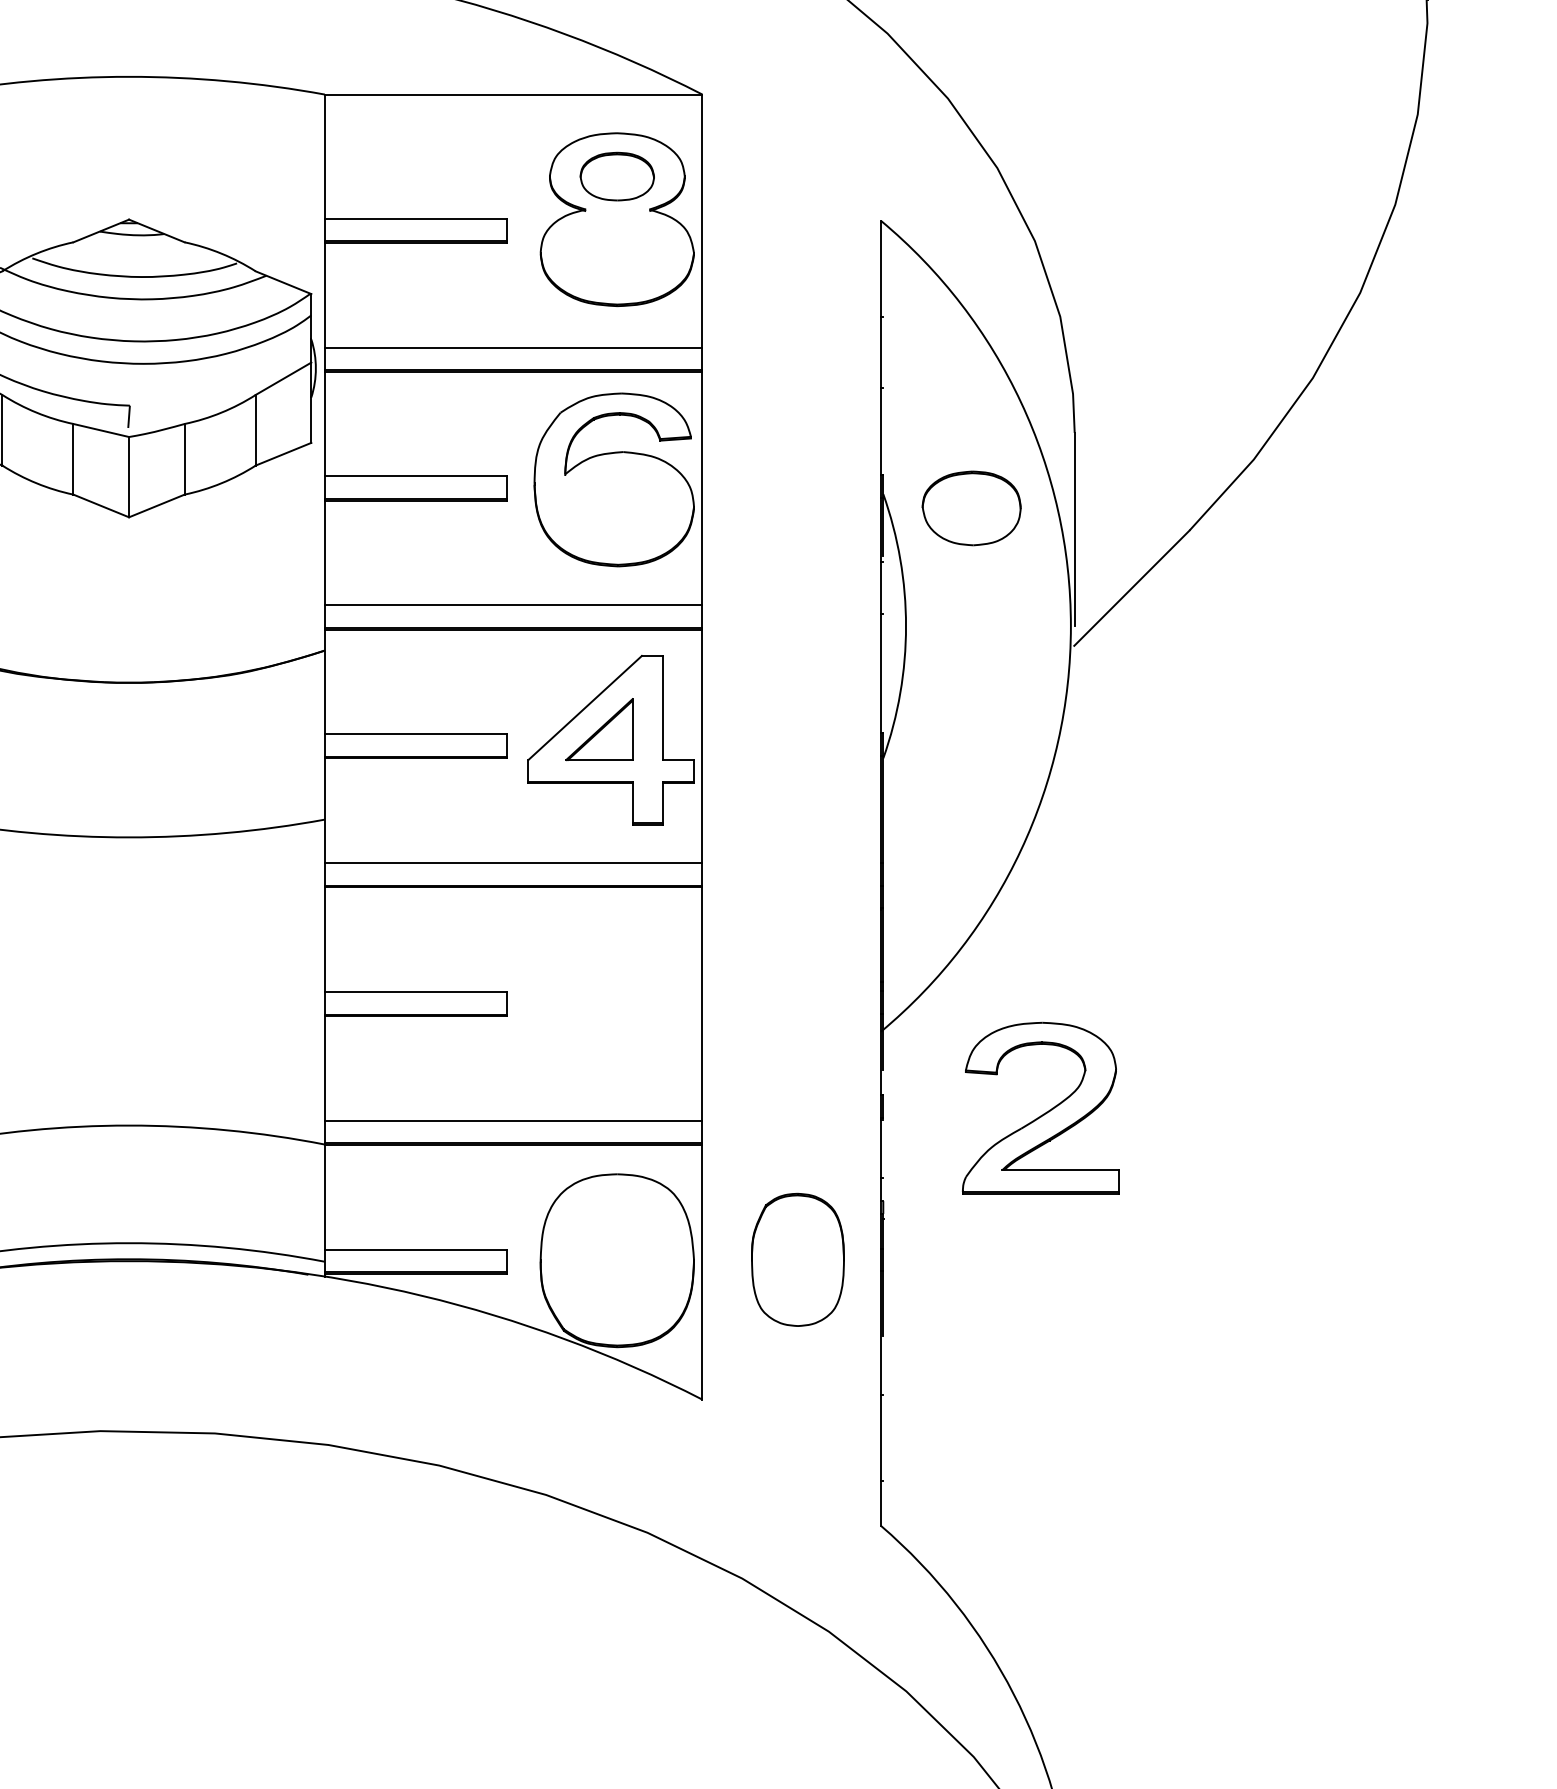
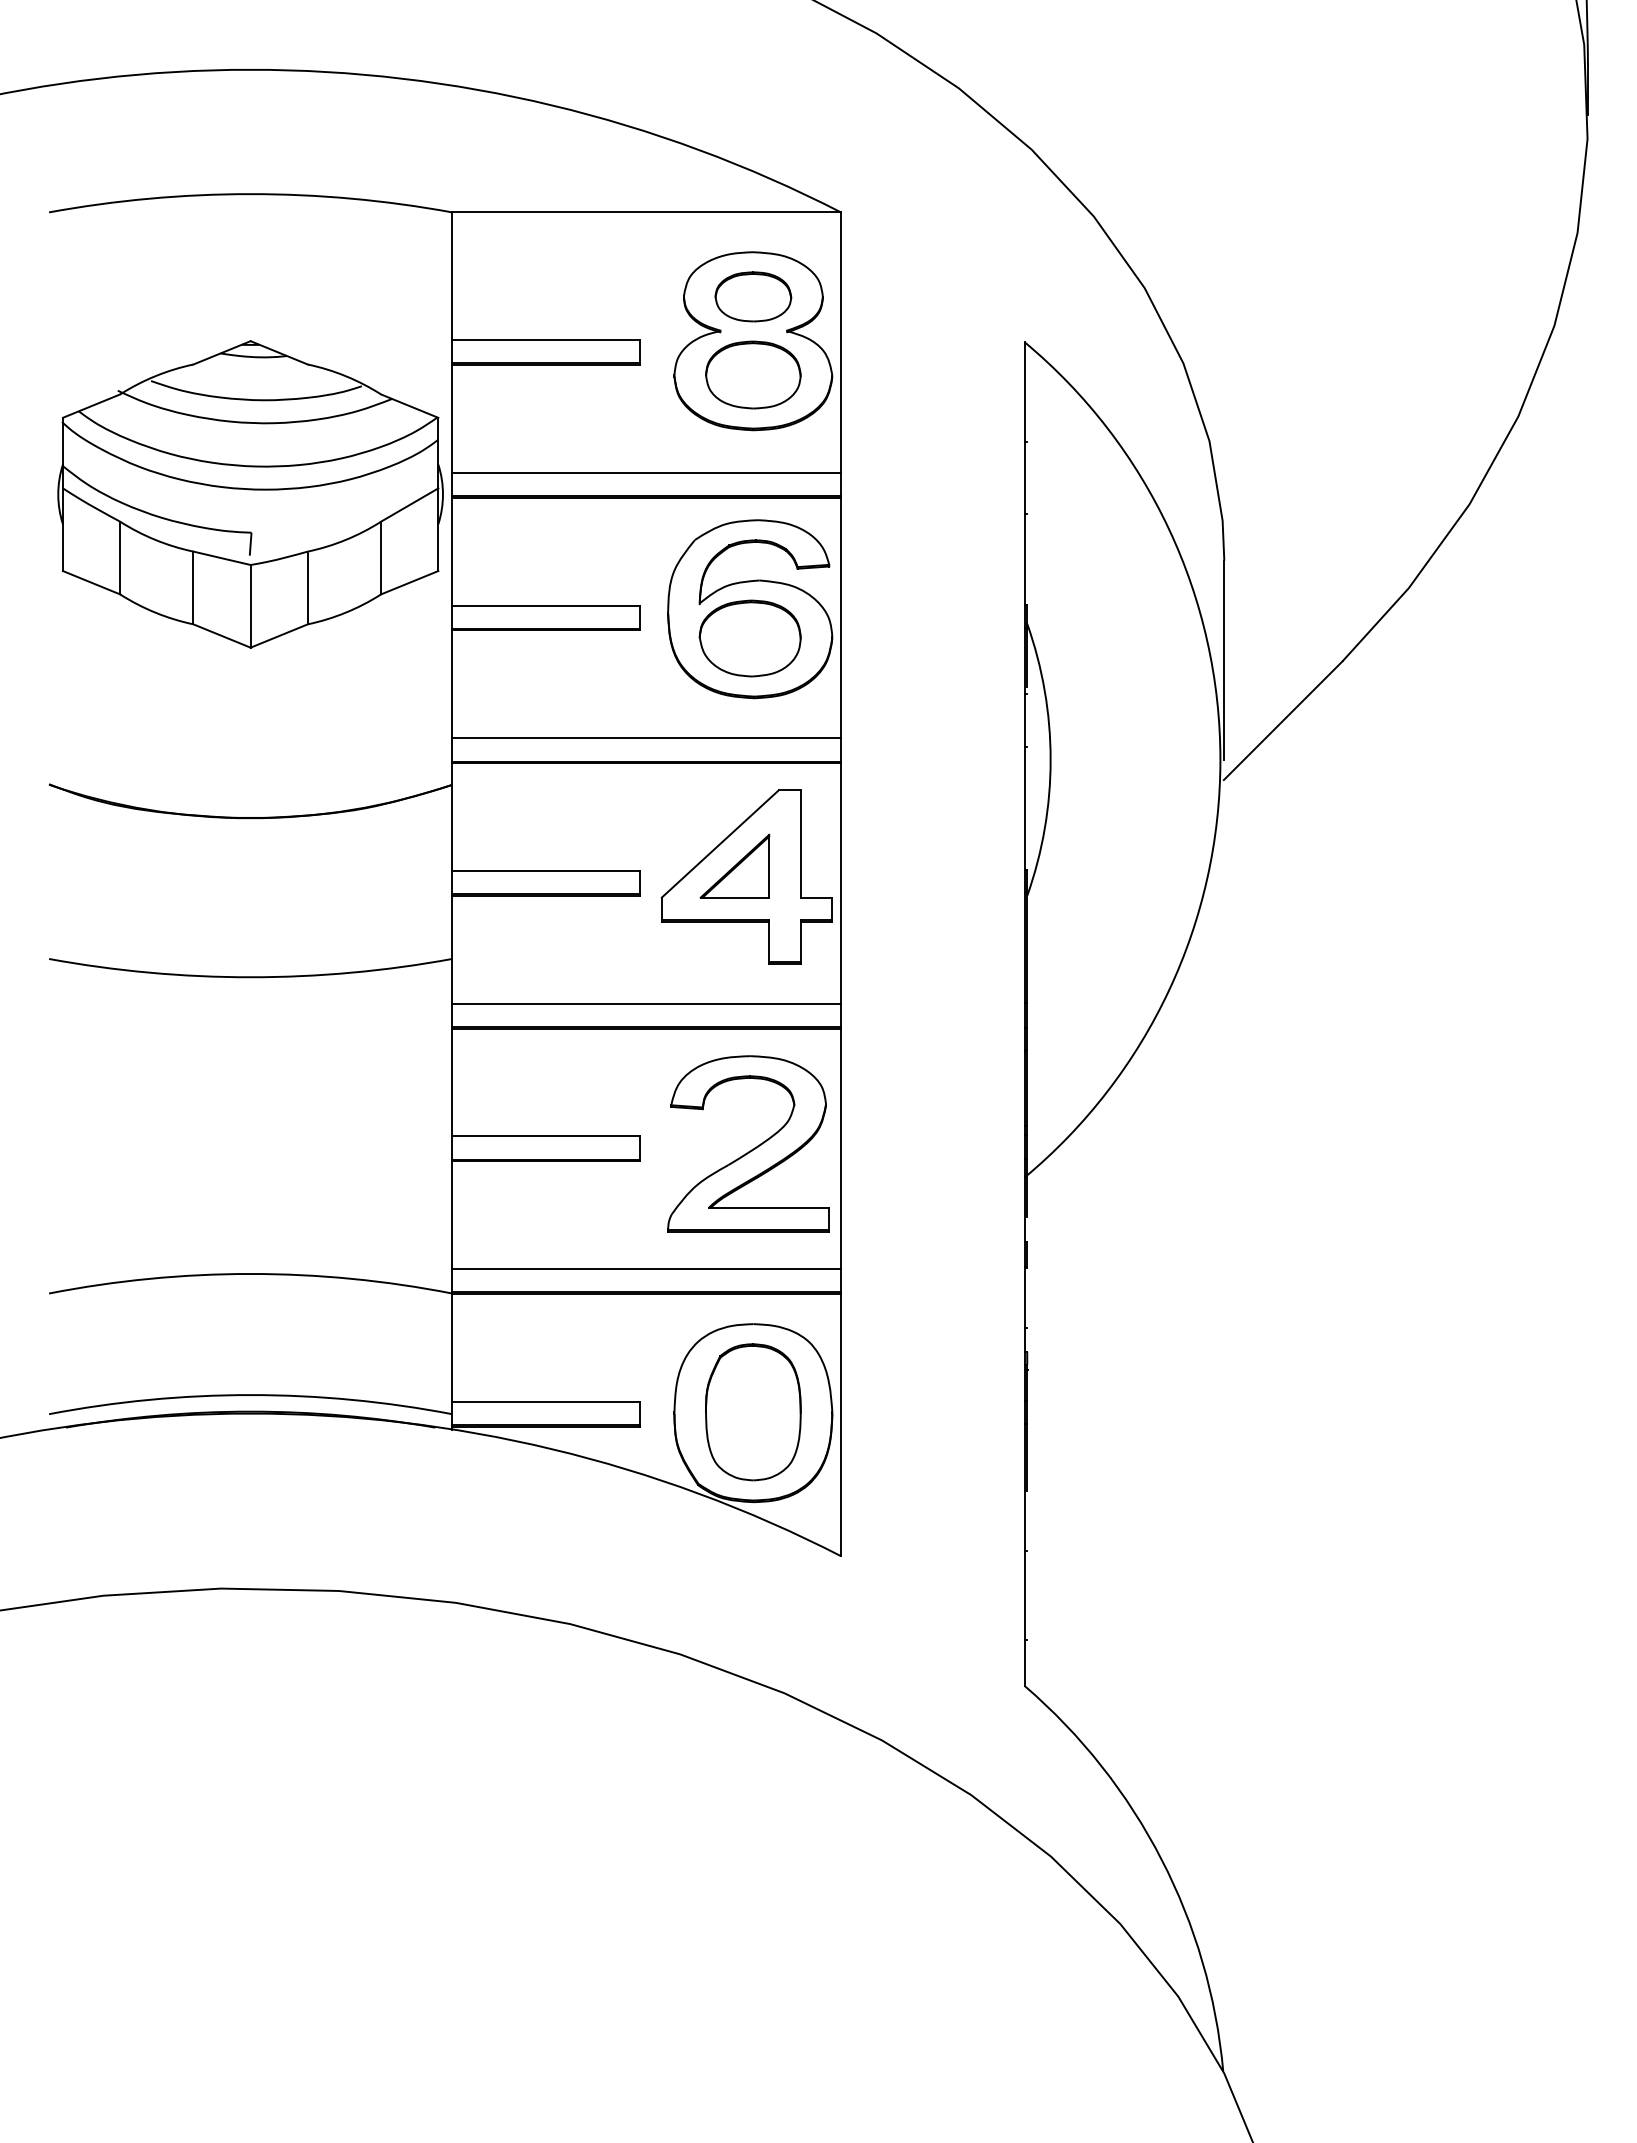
part: (617, 252) -> (753, 374), added
part: (970, 508) -> (749, 638), moved
part: (1043, 1113) -> (751, 1149), moved
part: (798, 1260) -> (753, 1412), moved

